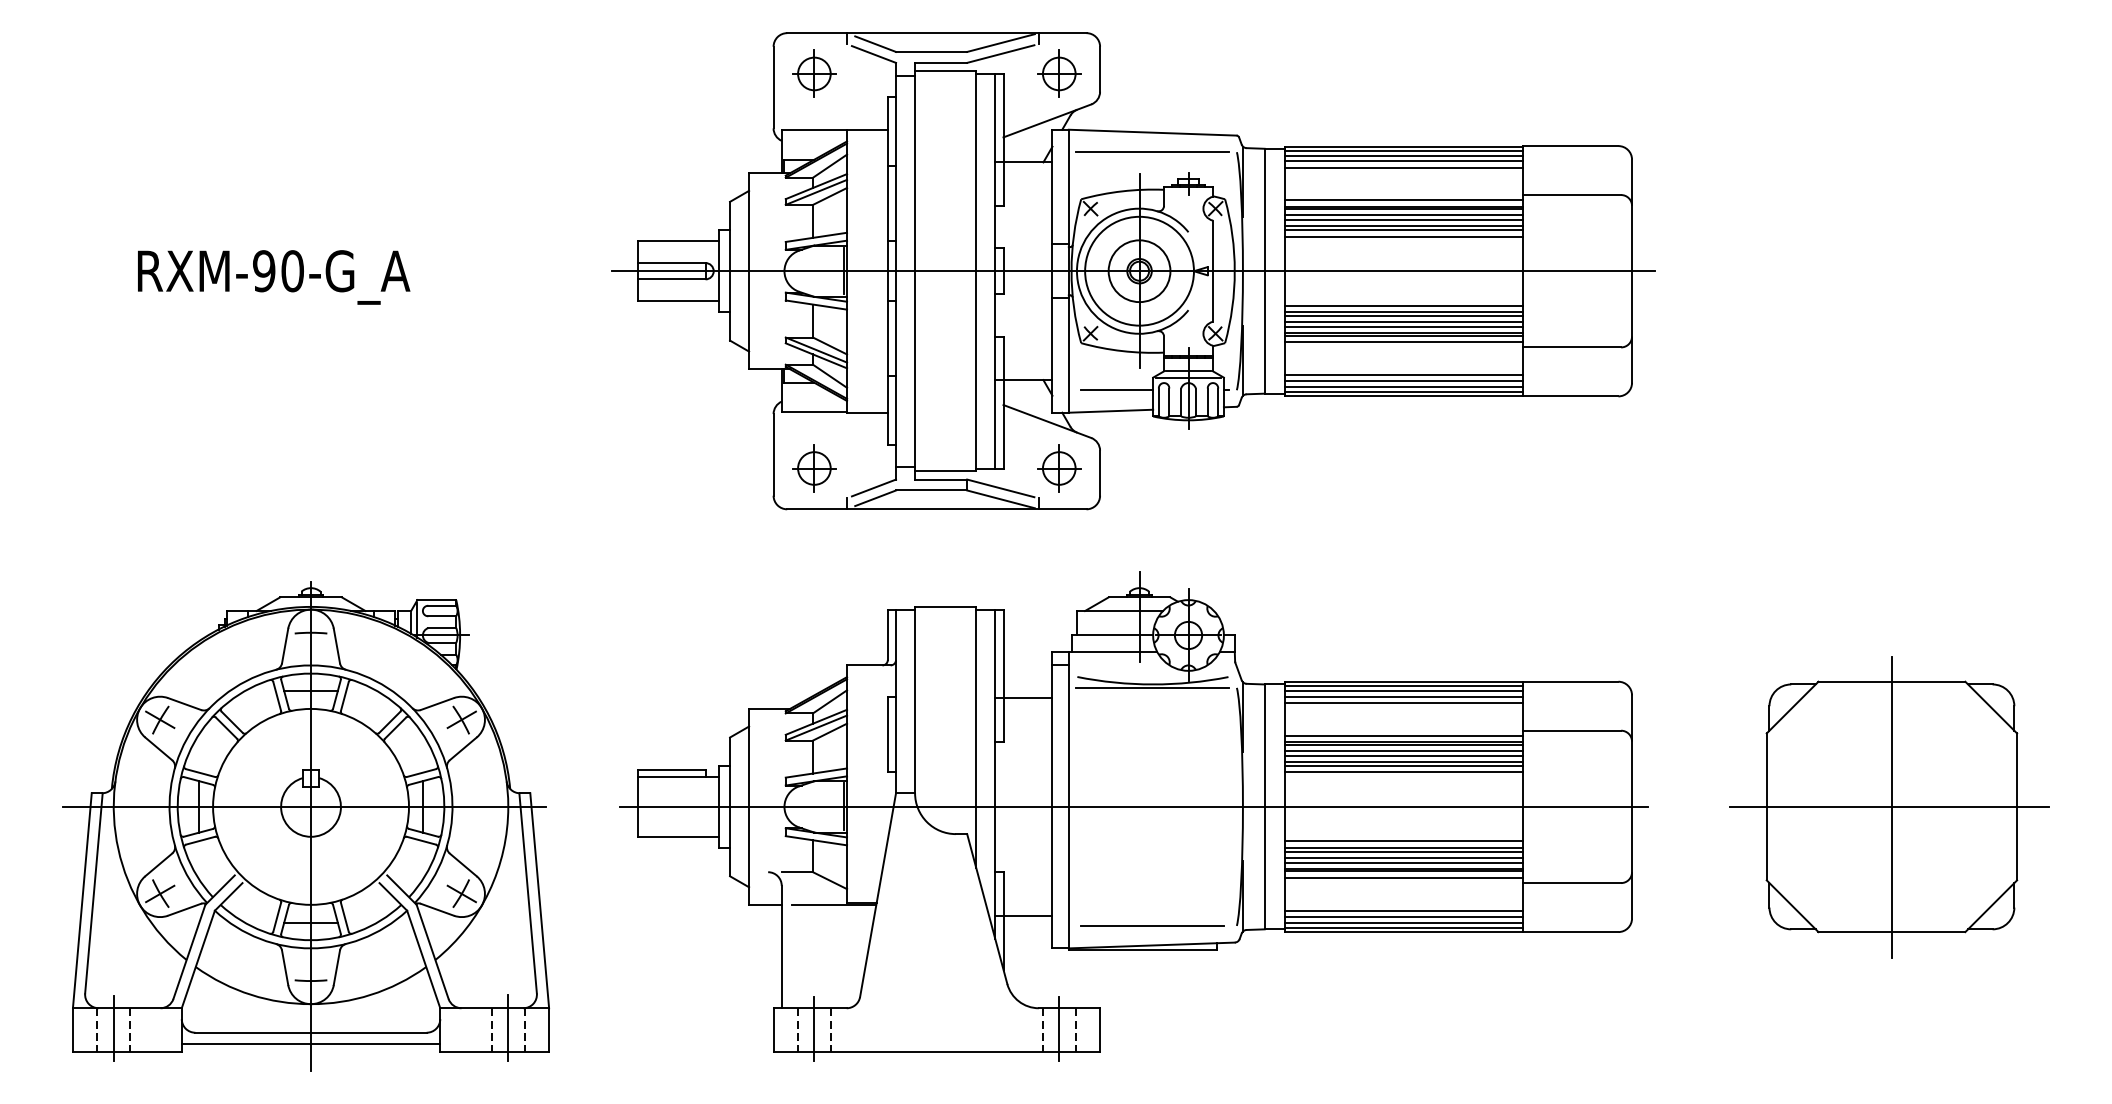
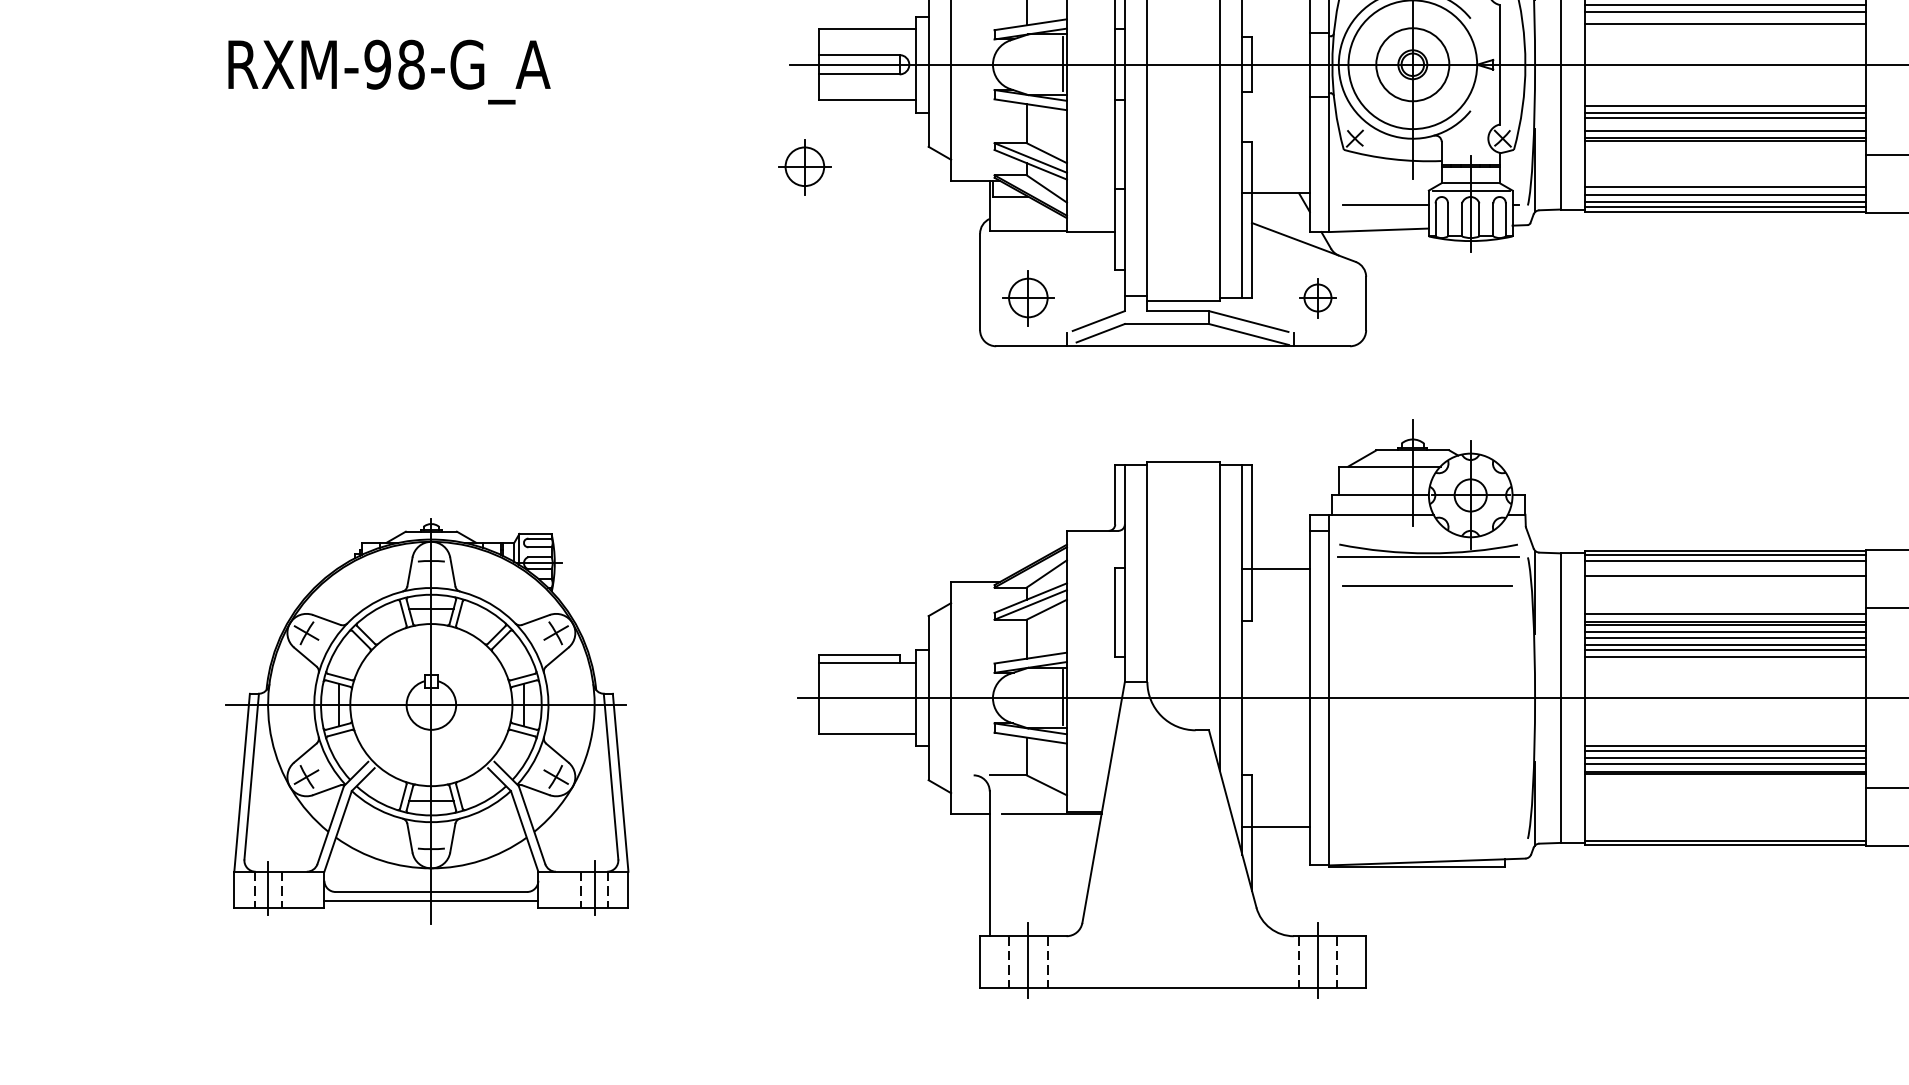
line: (1404, 230) -> (1726, 16), removed
text: (292, 271) -> (411, 65), RXM-90-G_A -> RXM-98-G_A
line: (1404, 322) -> (1726, 125), removed
line: (1404, 342) -> (1726, 149), removed
part: (625, 357) -> (804, 166), added
part: (1059, 468) -> (1318, 298), size x0.7
line: (1404, 696) -> (1726, 567), removed
part: (305, 826) -> (426, 721), size x0.7
line: (1404, 841) -> (1726, 739), removed
line: (1404, 877) -> (1726, 781), removed
line: (1404, 910) -> (1726, 820), removed
line: (1404, 916) -> (1726, 827), removed
line: (1404, 922) -> (1726, 834), removed
line: (1152, 925) -> (1428, 585), moved

